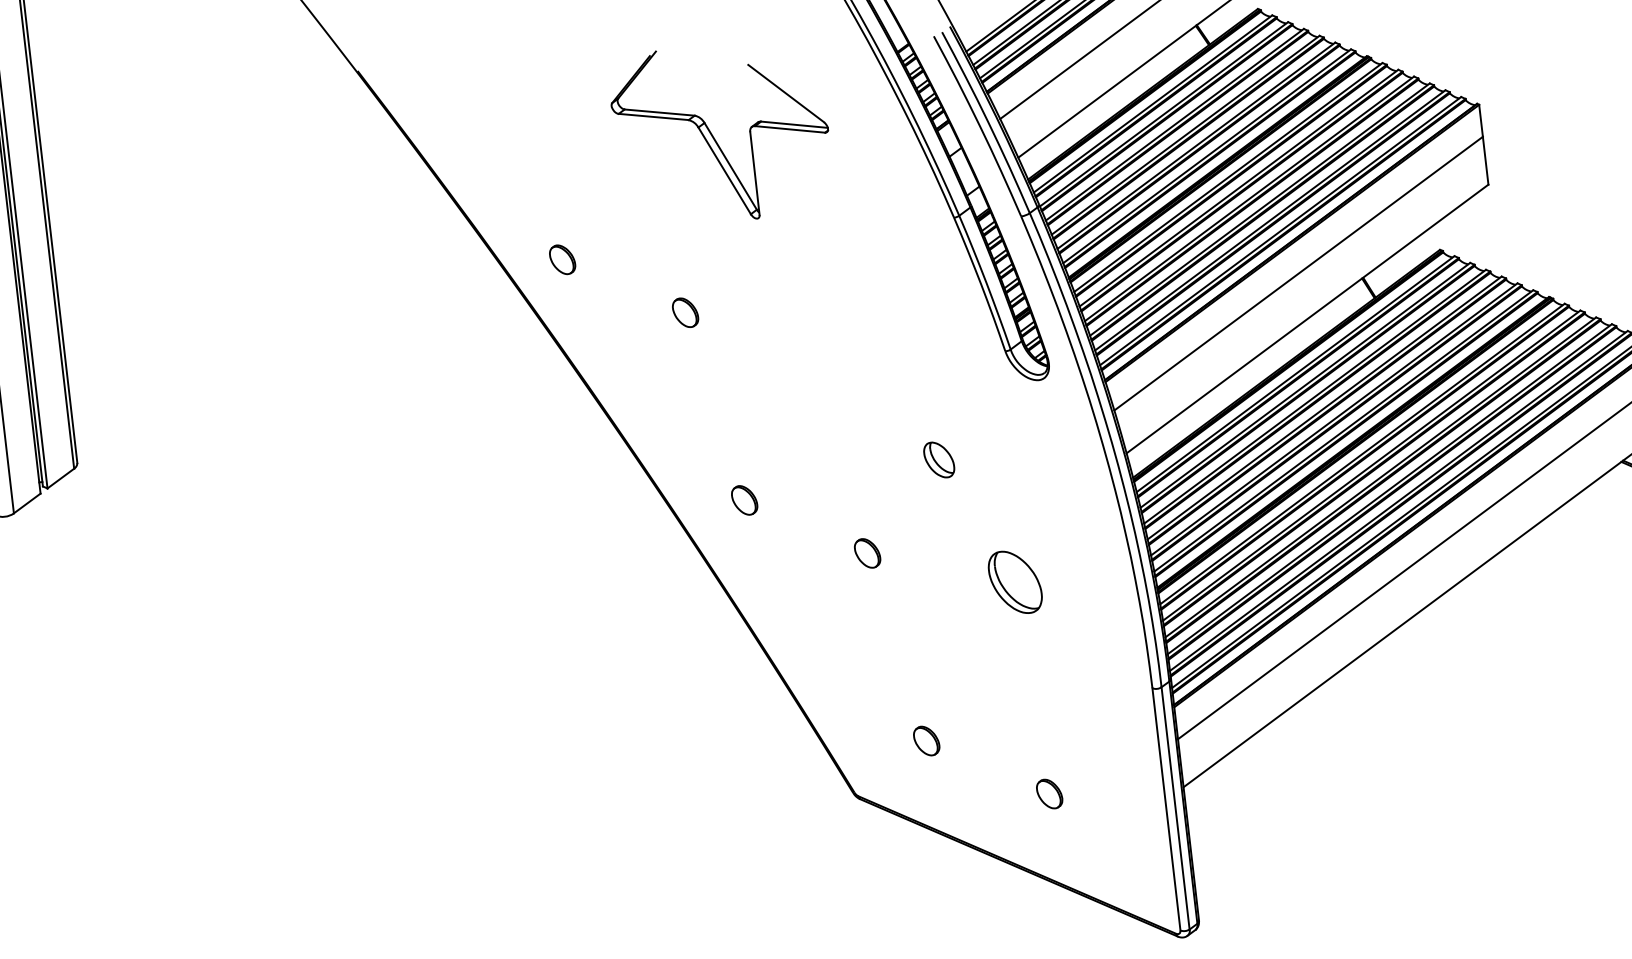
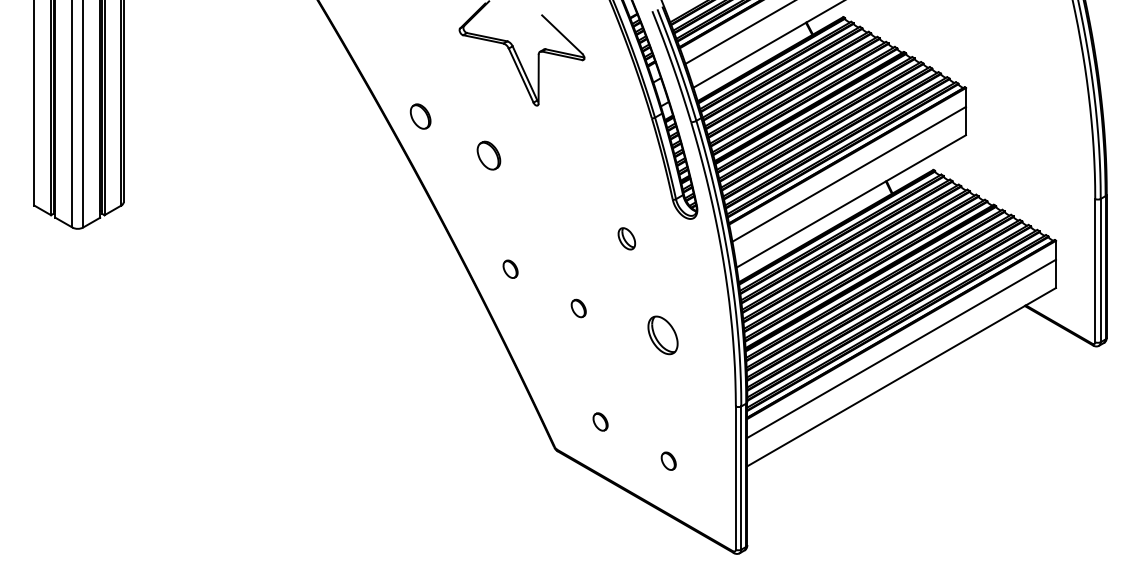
part: (562, 259) -> (420, 116), size x1.4
part: (685, 312) -> (488, 155), size x1.6
part: (938, 459) -> (626, 238), moved

